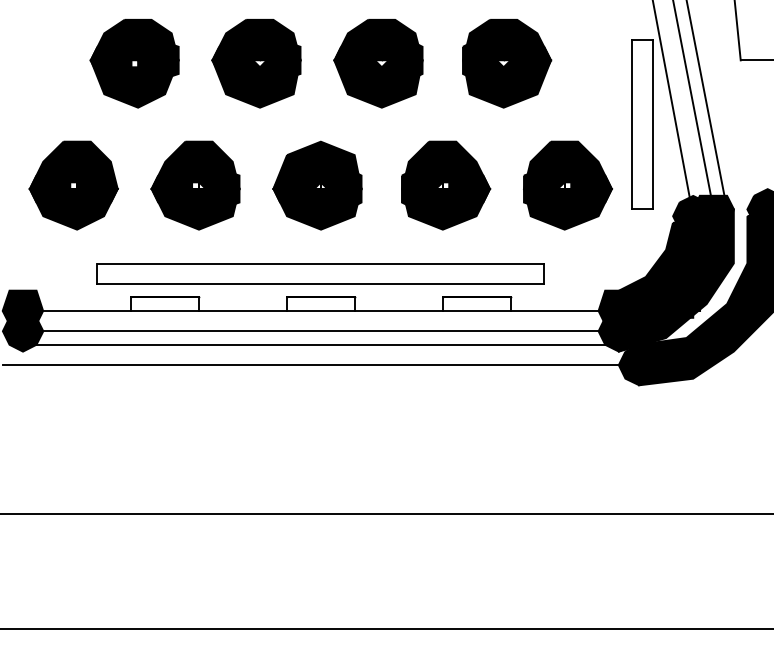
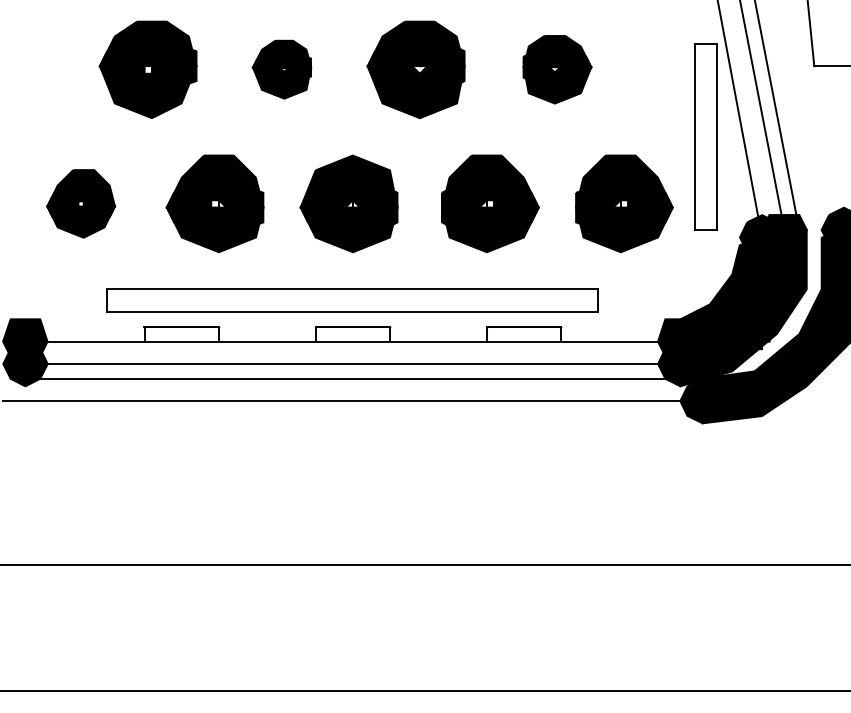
part: (255, 63) -> (281, 69), size x0.6
part: (507, 63) -> (557, 69), size x0.7
part: (73, 185) -> (80, 203), size x0.7

